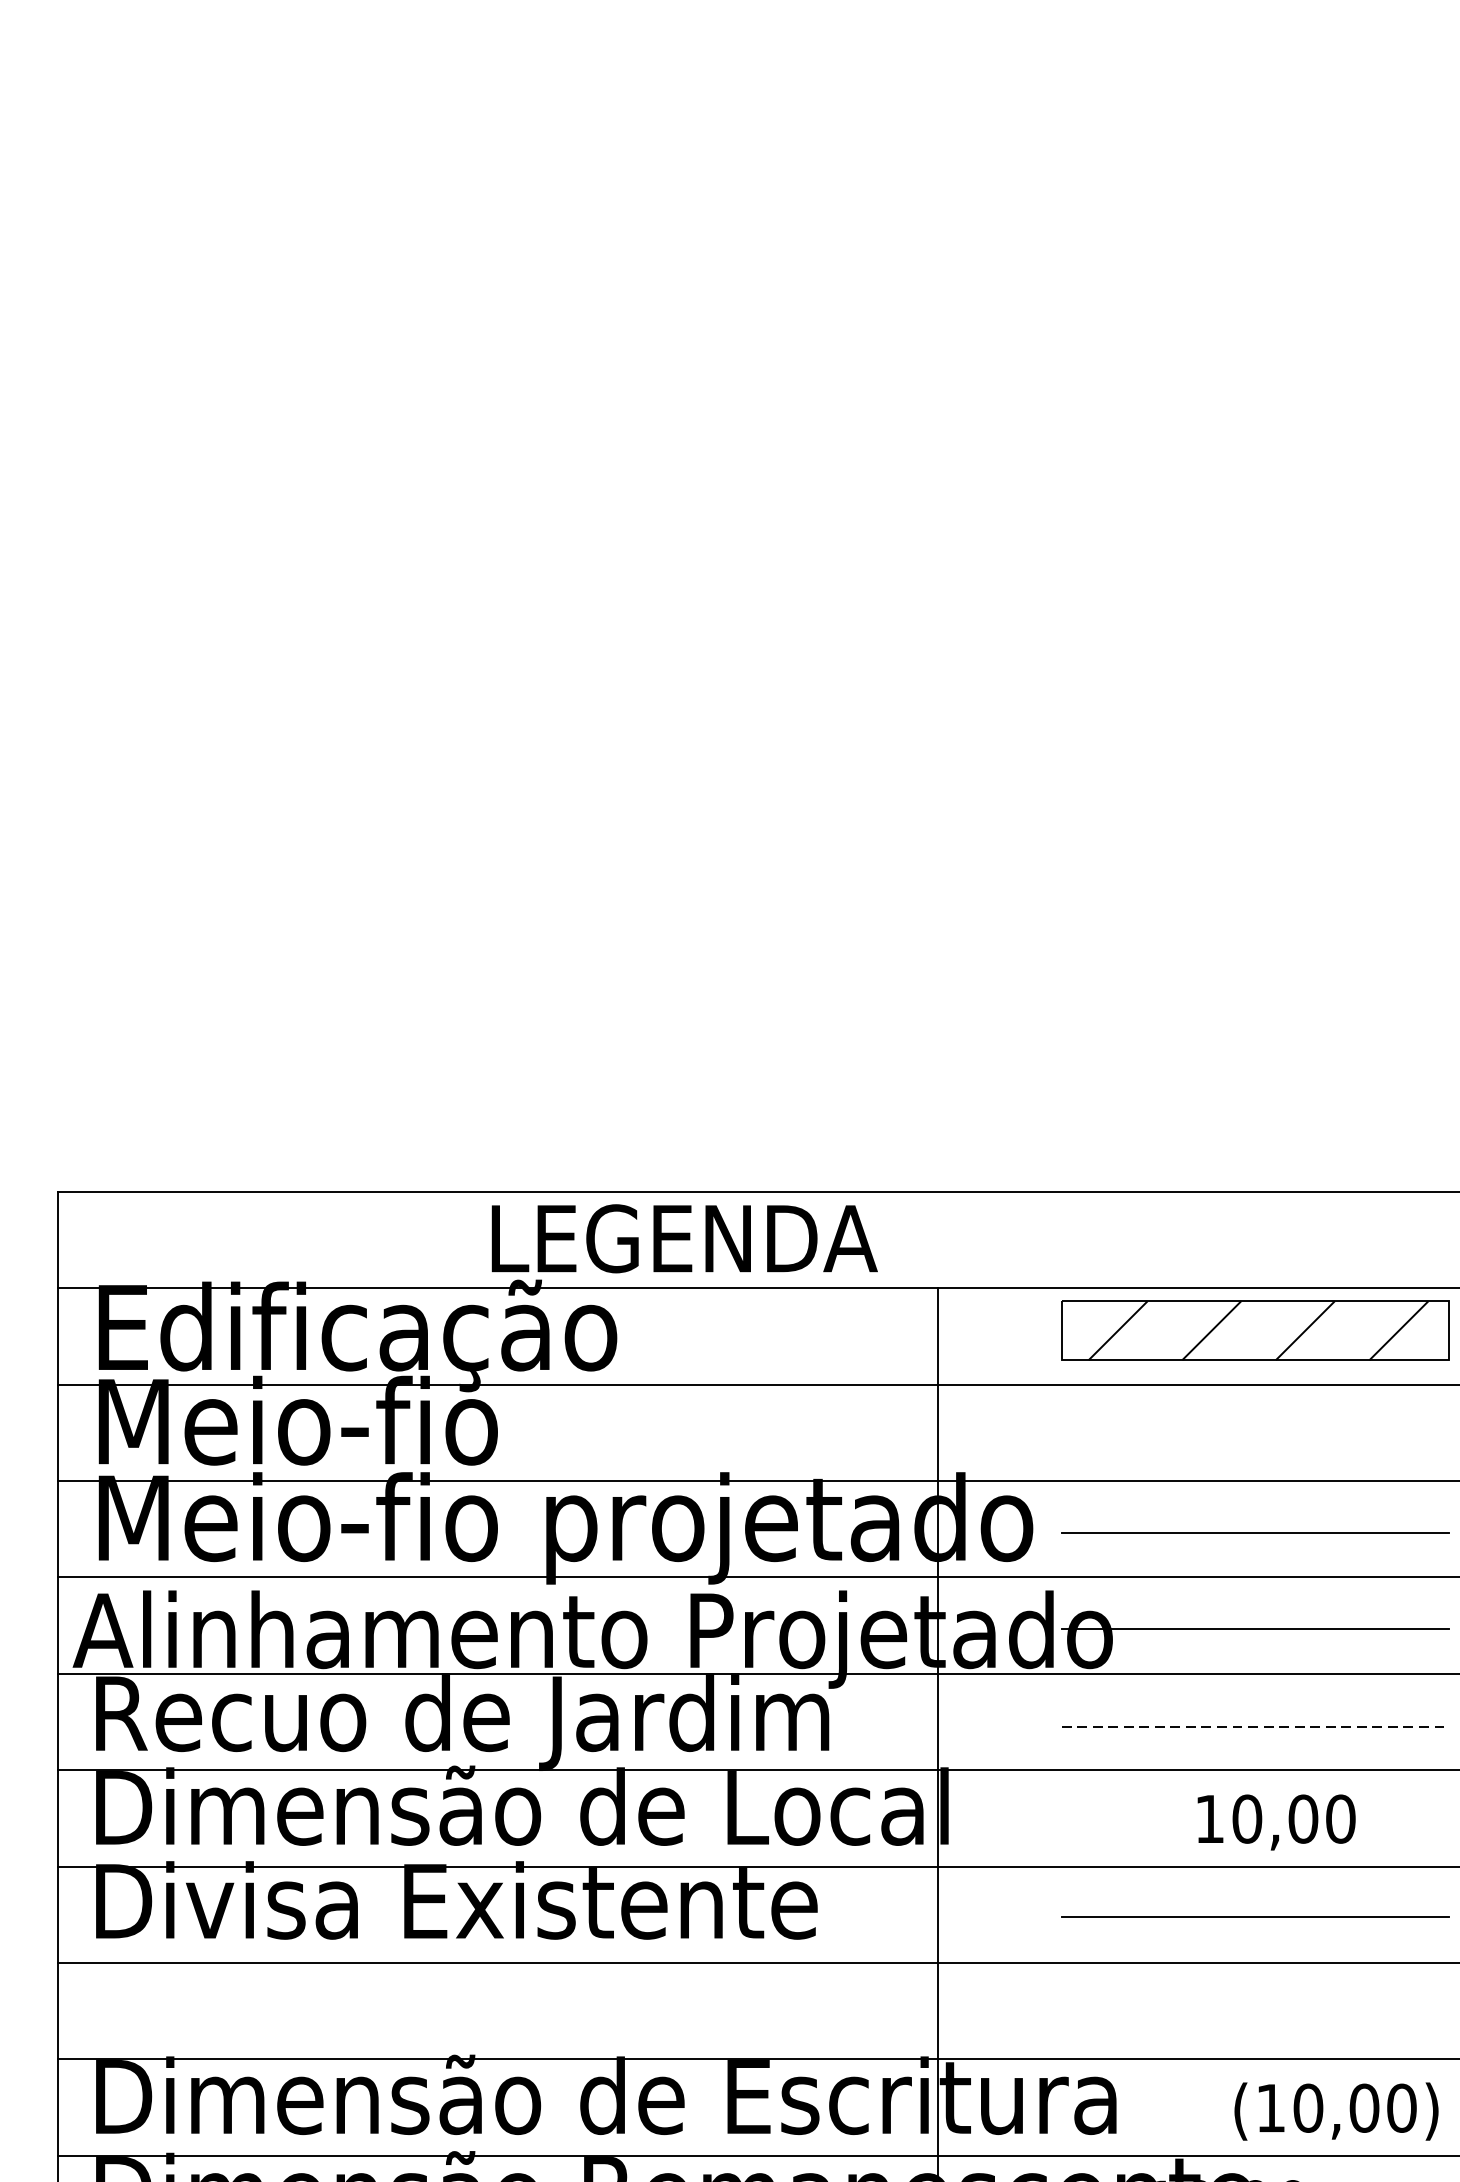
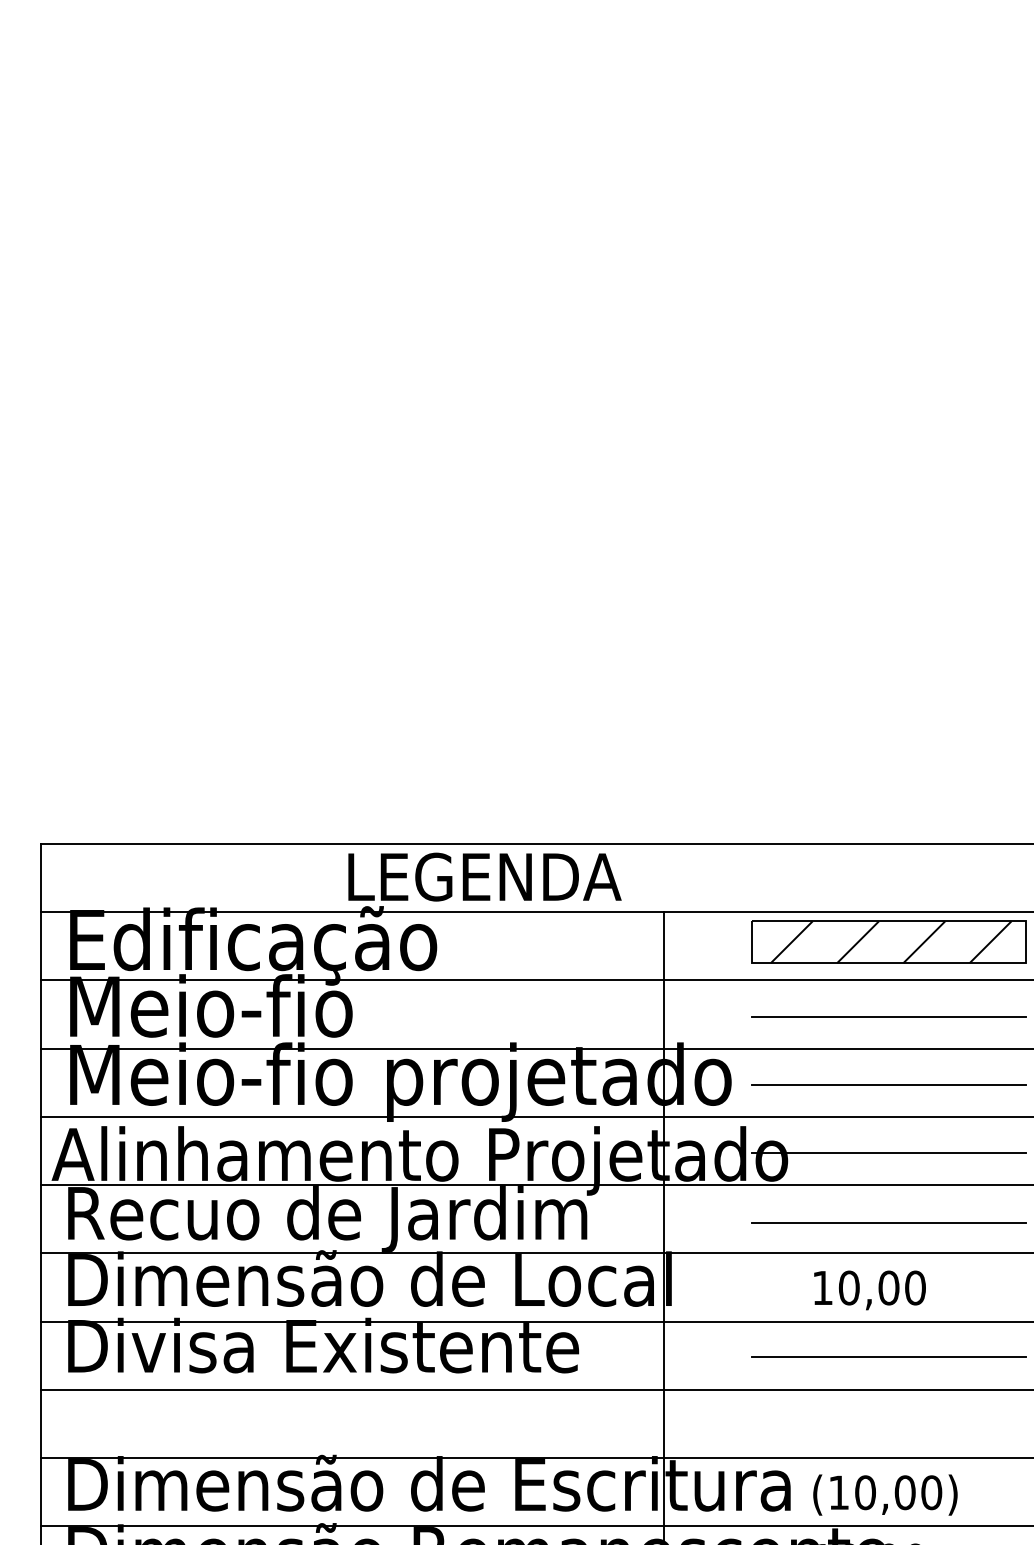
line: (1254, 1437) -> (888, 1017), added
line: (1256, 1727) -> (889, 1223), dashed -> solid
text: (1275, 1822) -> (869, 1290), moved
text: (1336, 2110) -> (885, 1494), moved

